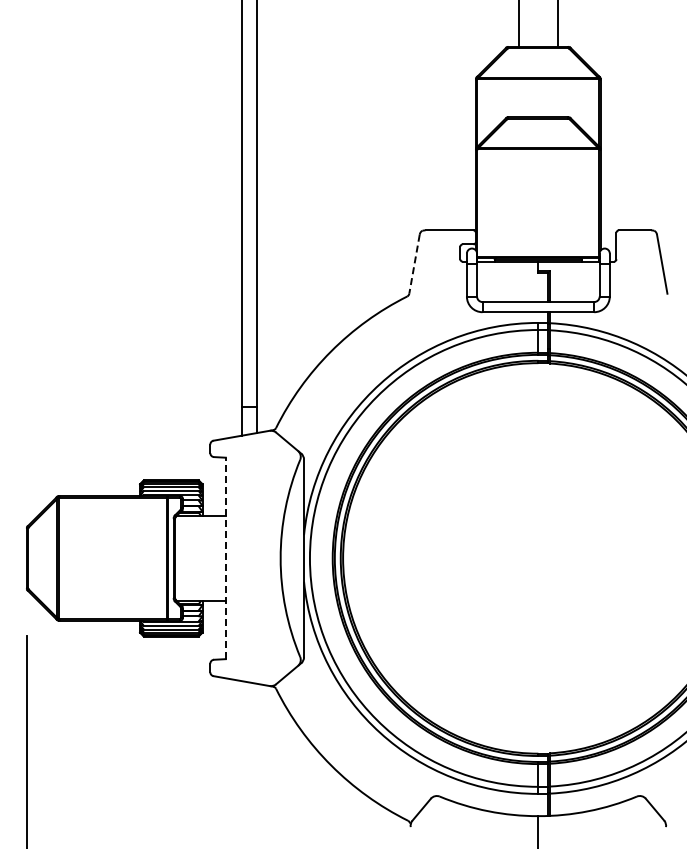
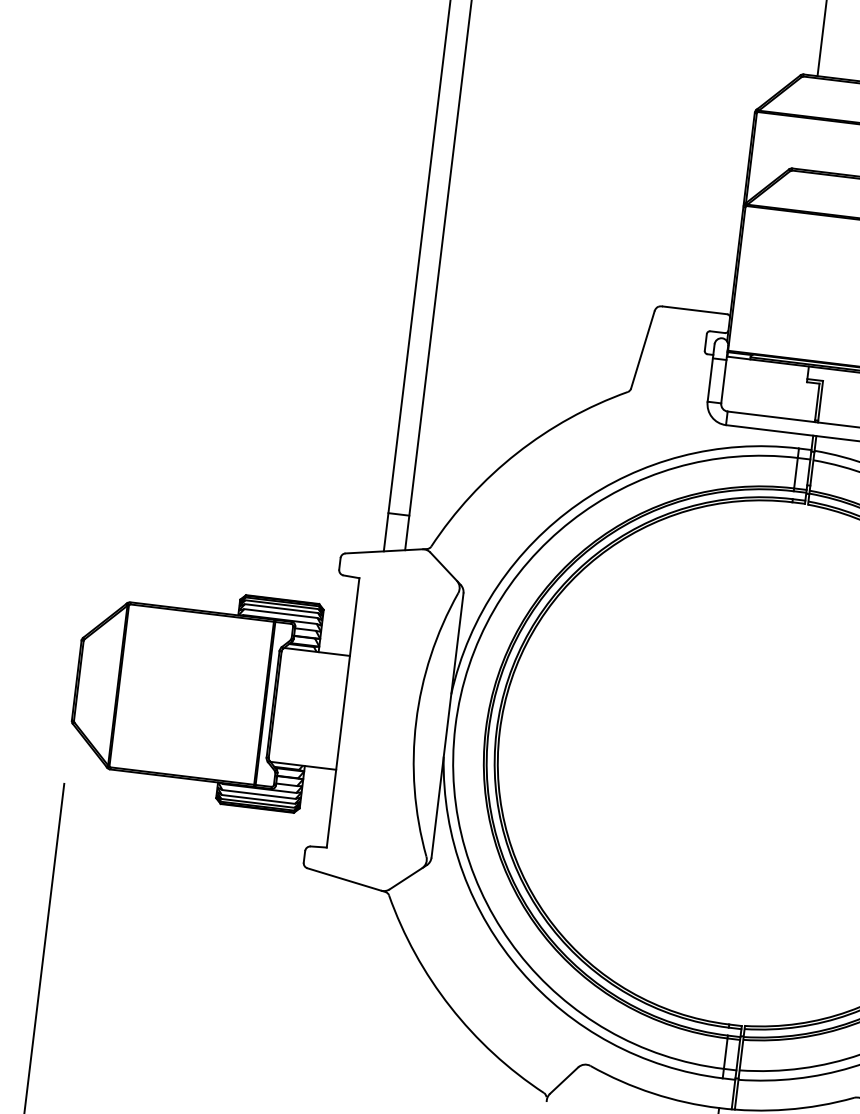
line: (414, 264) -> (642, 350), dashed -> solid
line: (225, 558) -> (342, 712), dashed -> solid

